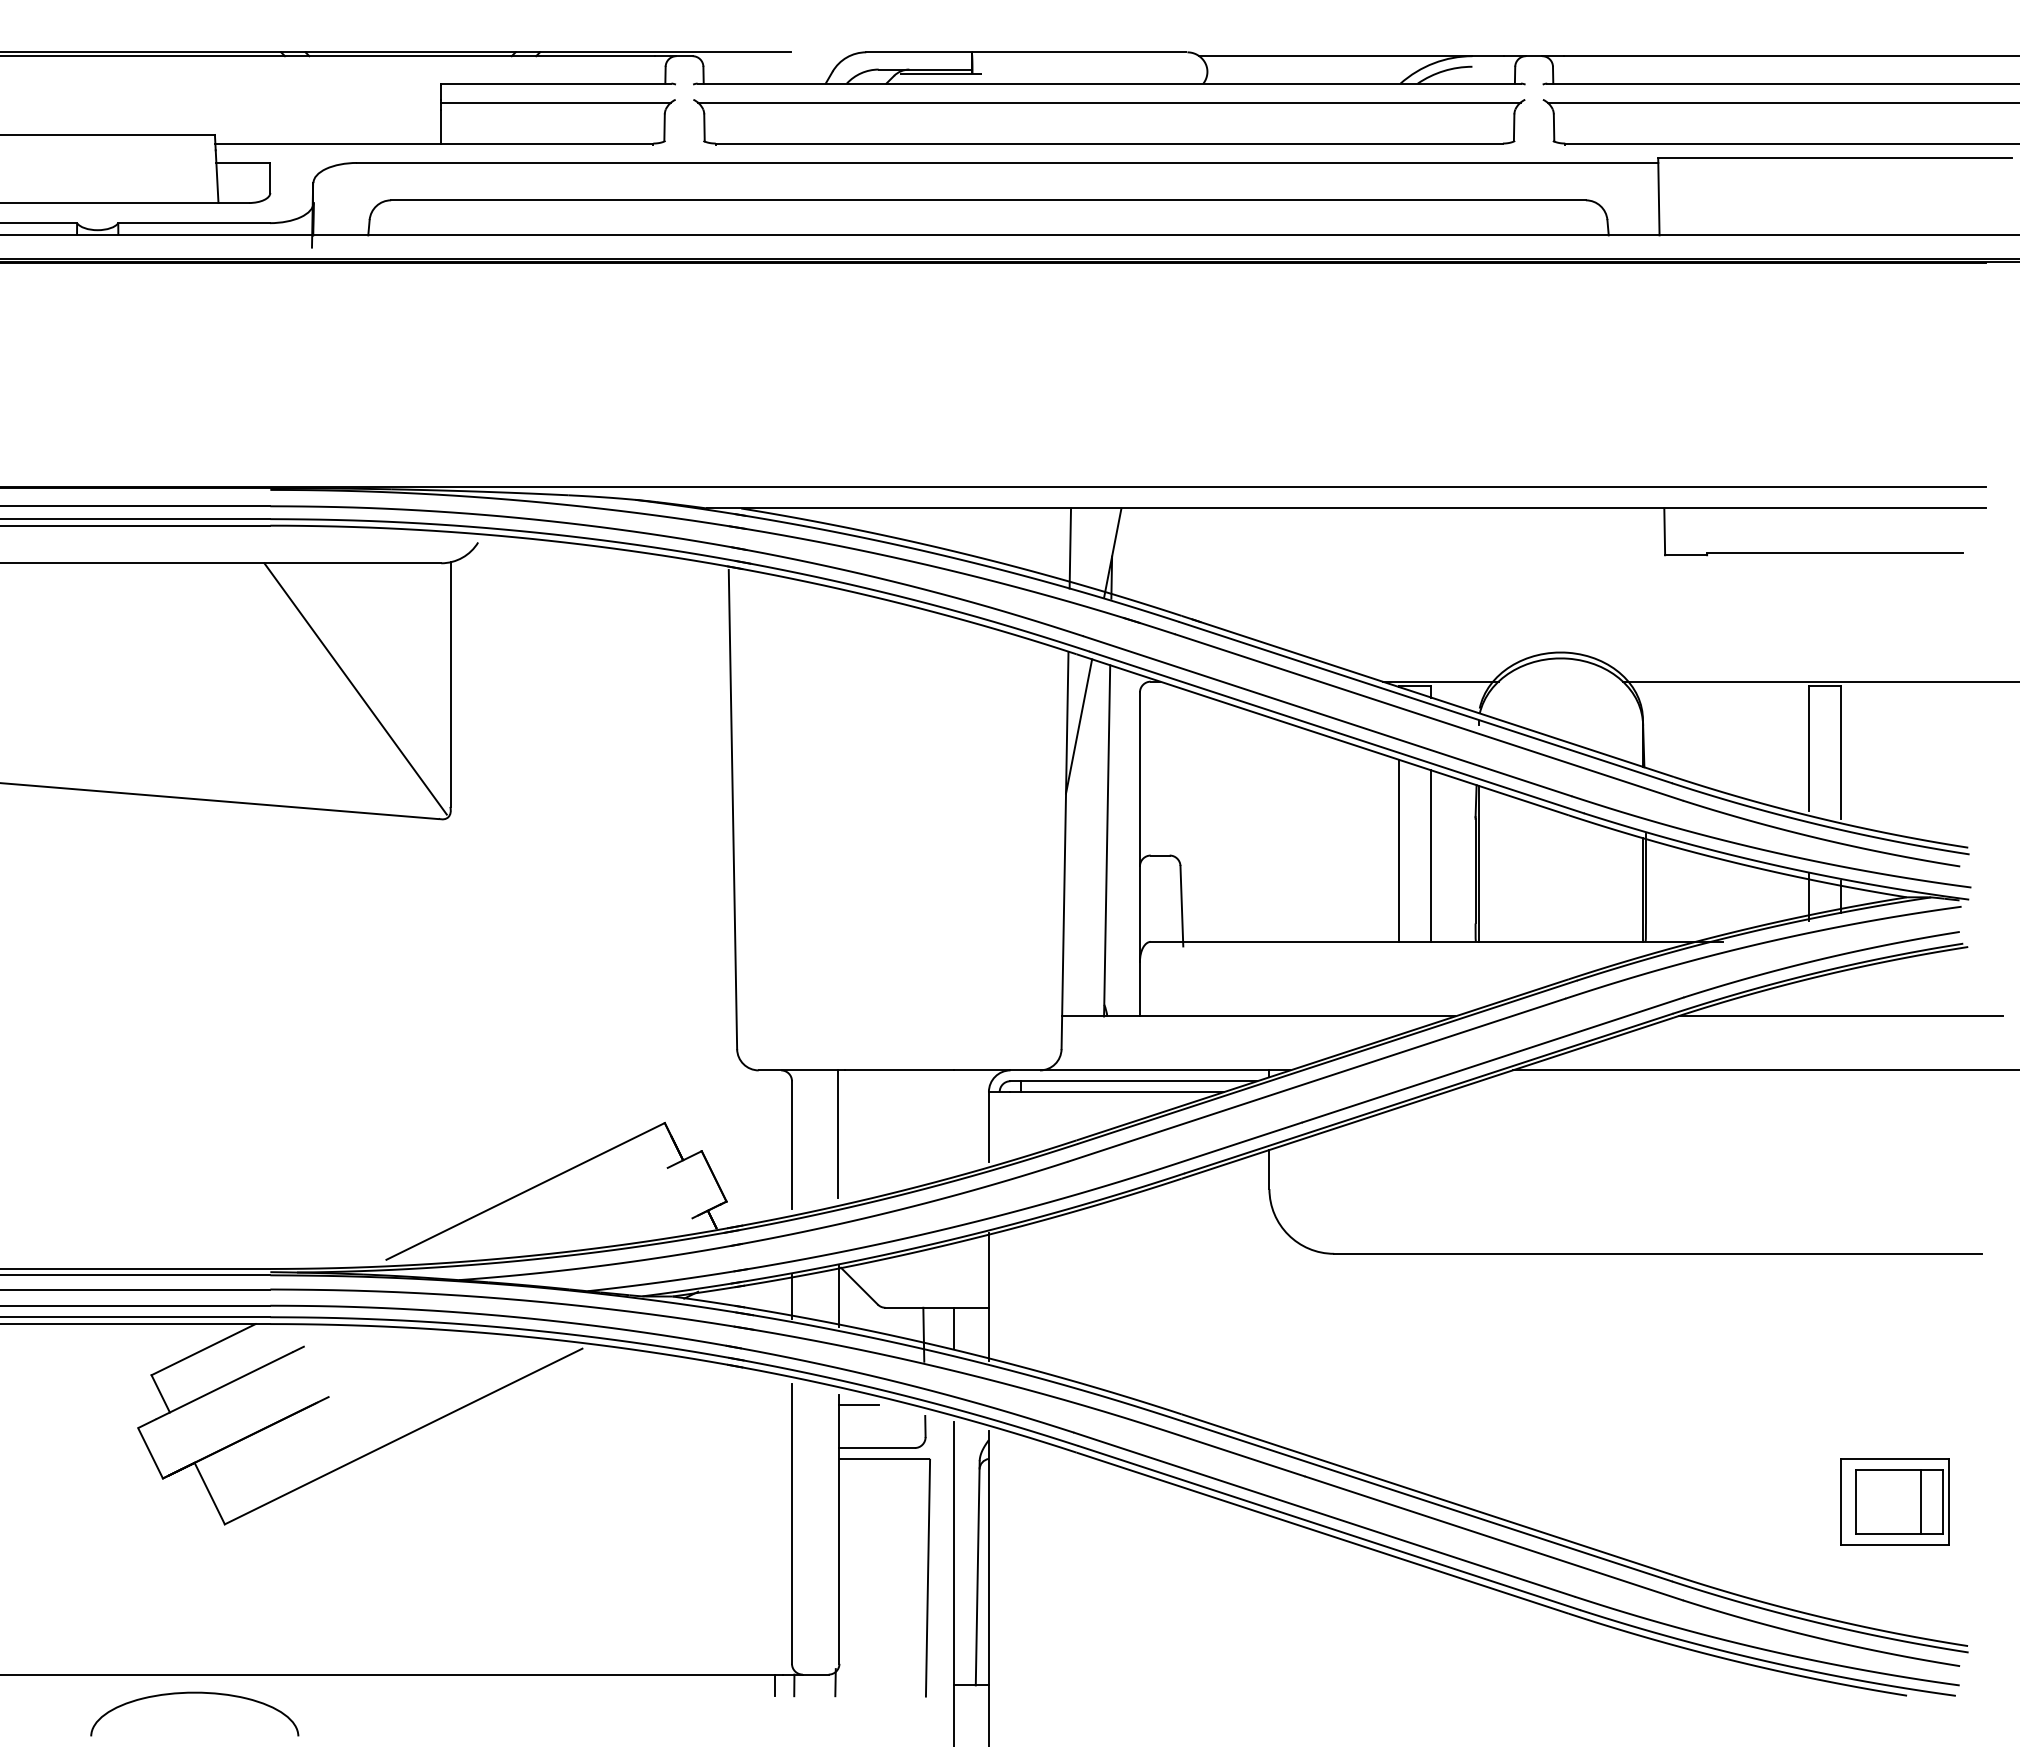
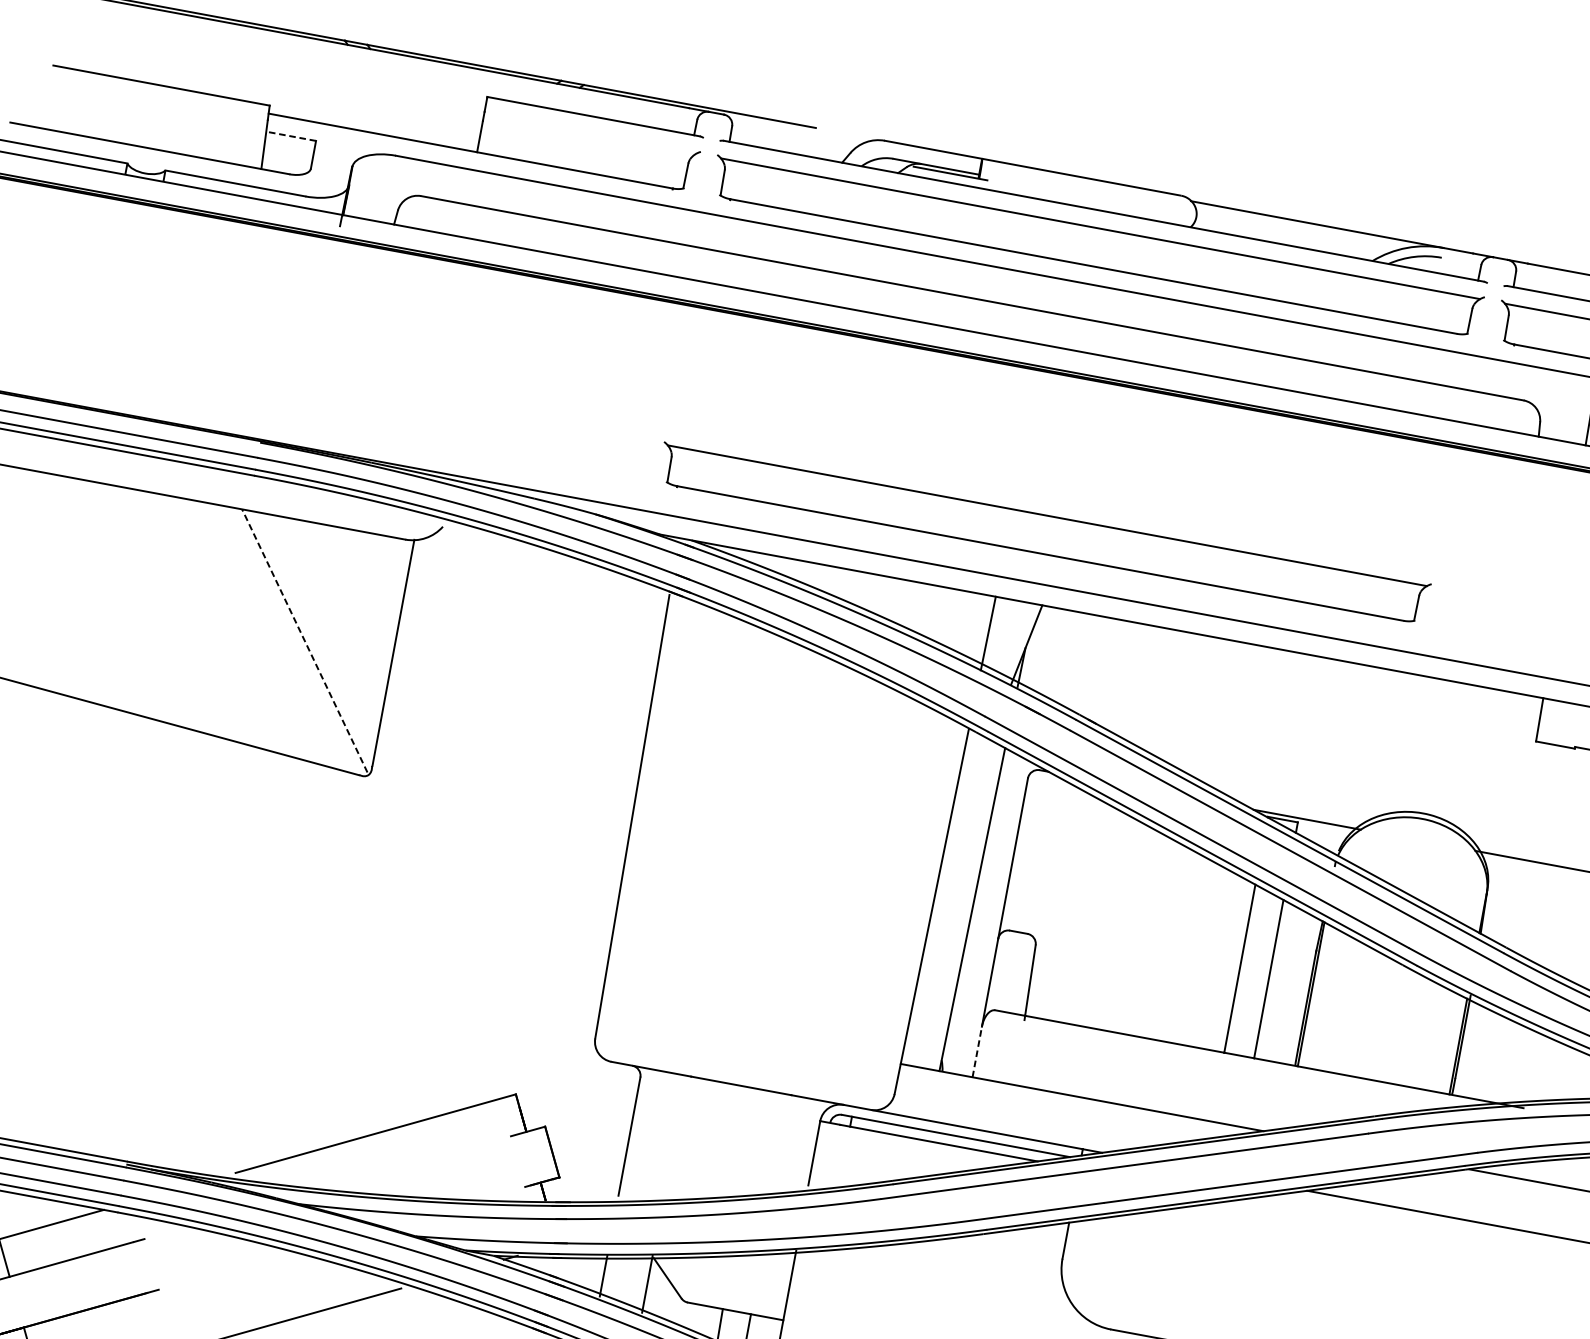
line: (556, 102) -> (590, 134), removed
line: (243, 162) -> (291, 135), solid -> dashed
part: (1109, 433) -> (1044, 534), added
line: (355, 688) -> (304, 640), solid -> dashed
line: (1079, 726) -> (966, 799), removed
line: (1139, 988) -> (976, 1051), solid -> dashed
line: (837, 1134) -> (673, 1134), removed

